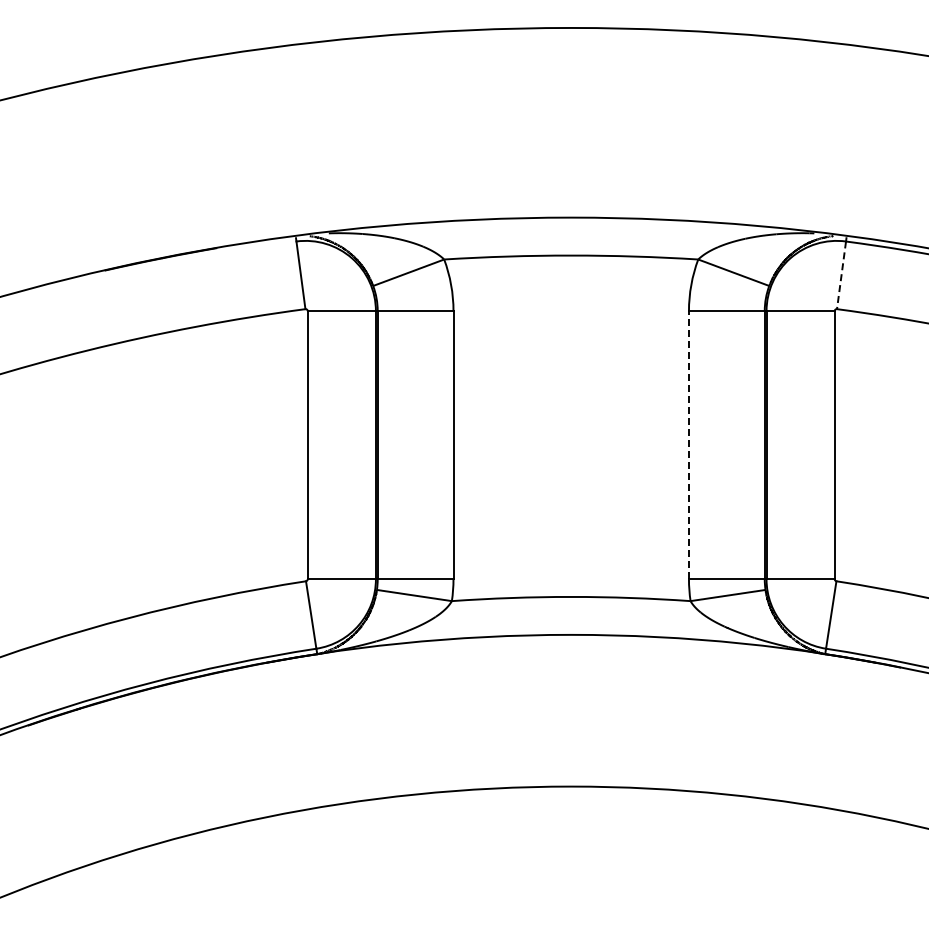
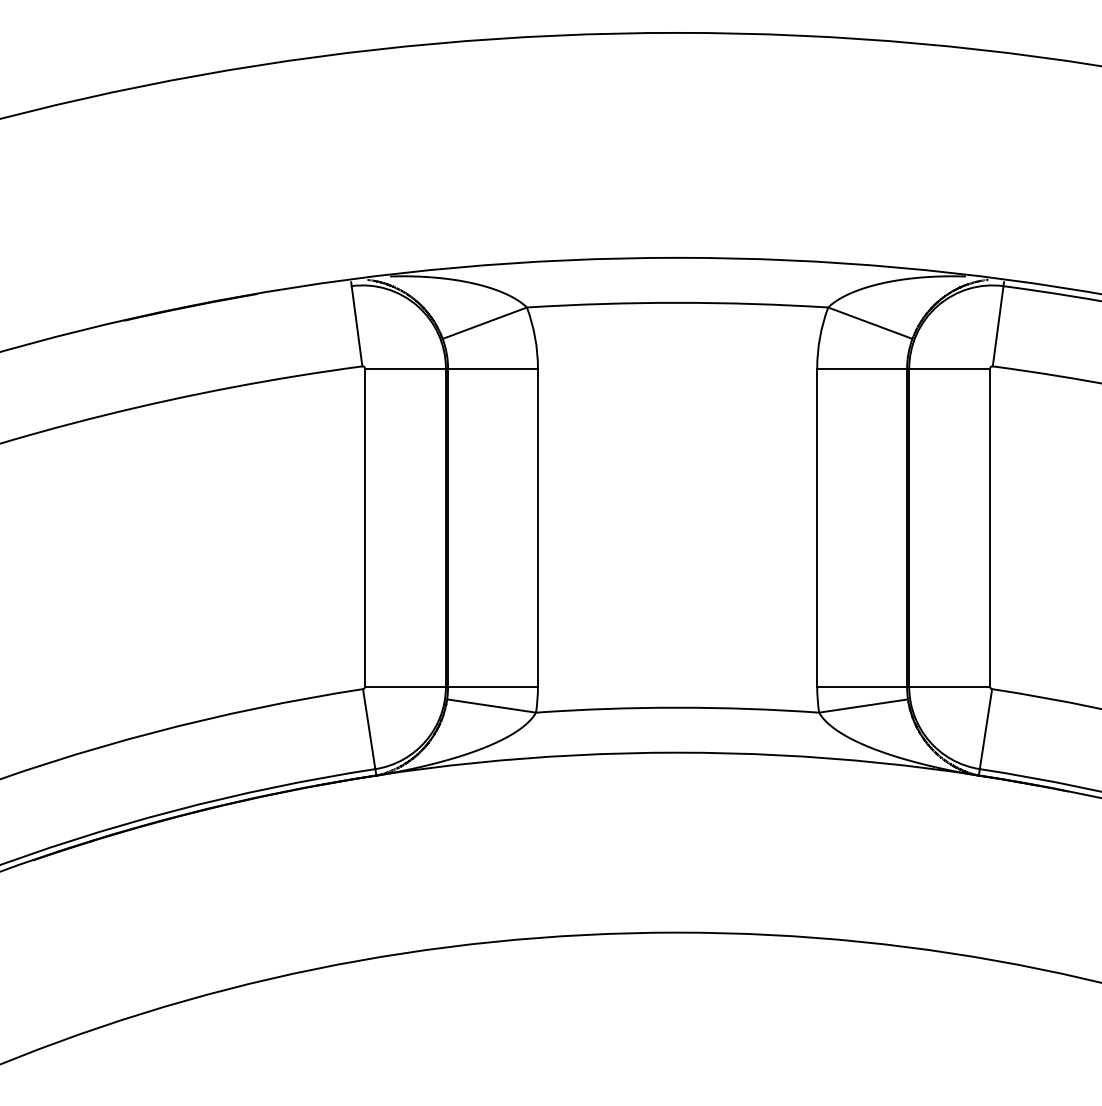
line: (841, 275) -> (998, 326), dashed -> solid
line: (688, 444) -> (816, 526), dashed -> solid

